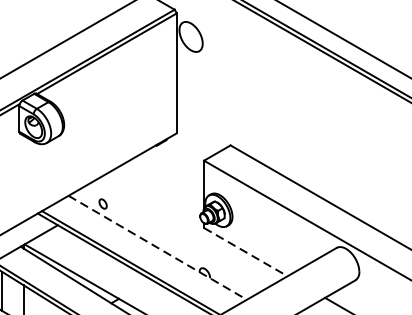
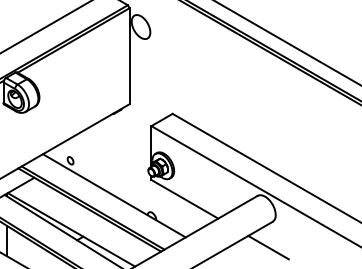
line: (157, 247) -> (114, 195), dashed -> solid
line: (245, 252) -> (184, 199), dashed -> solid

